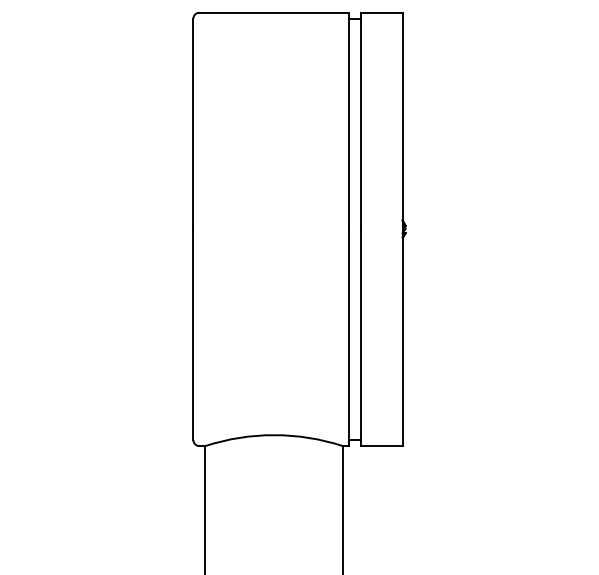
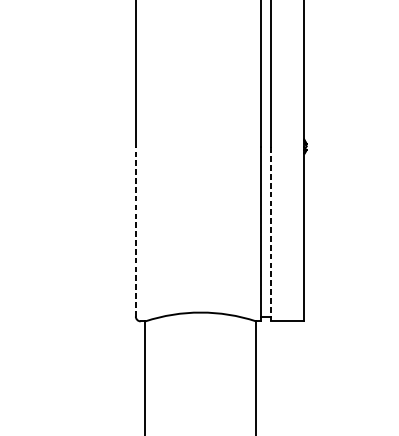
line: (193, 334) -> (135, 231), solid -> dashed
line: (360, 337) -> (270, 233), solid -> dashed

